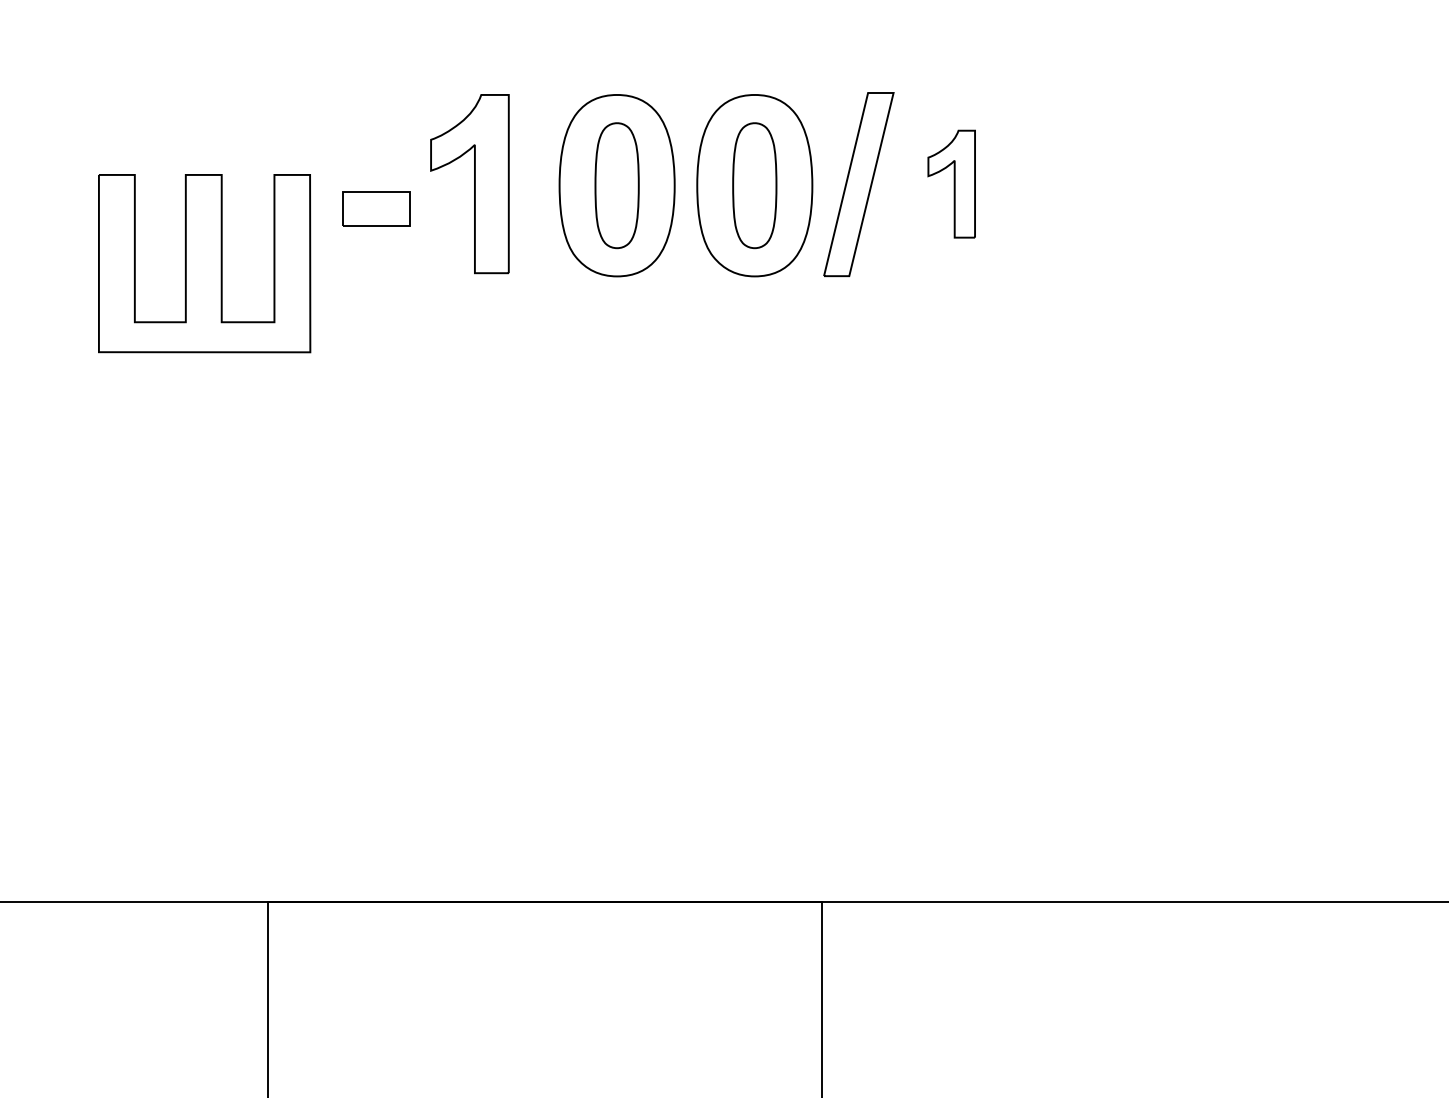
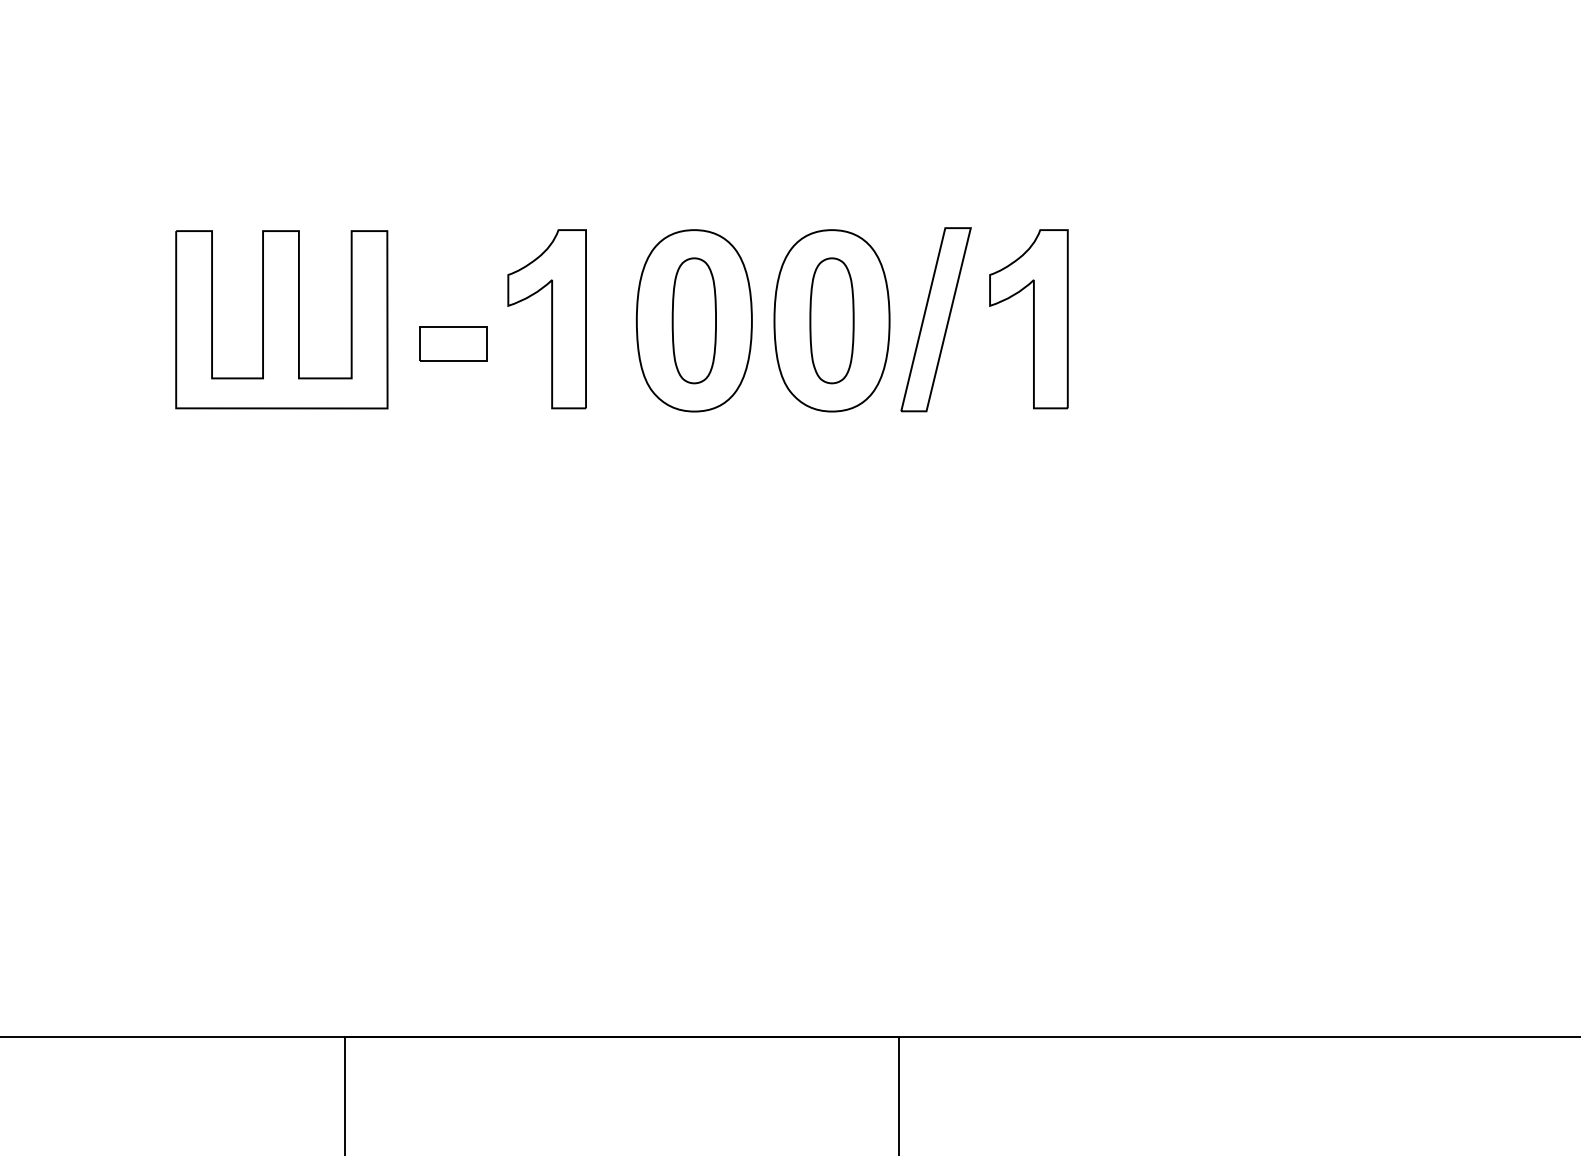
part: (951, 184) -> (1028, 319), size x1.67
part: (204, 263) -> (281, 319), moved

